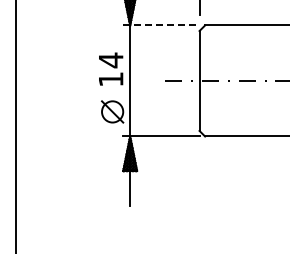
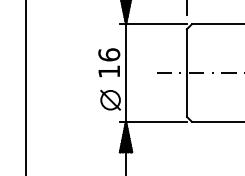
line: (161, 25) -> (153, 24), dashed -> solid
text: (110, 60) -> (108, 55), 14 -> 16

